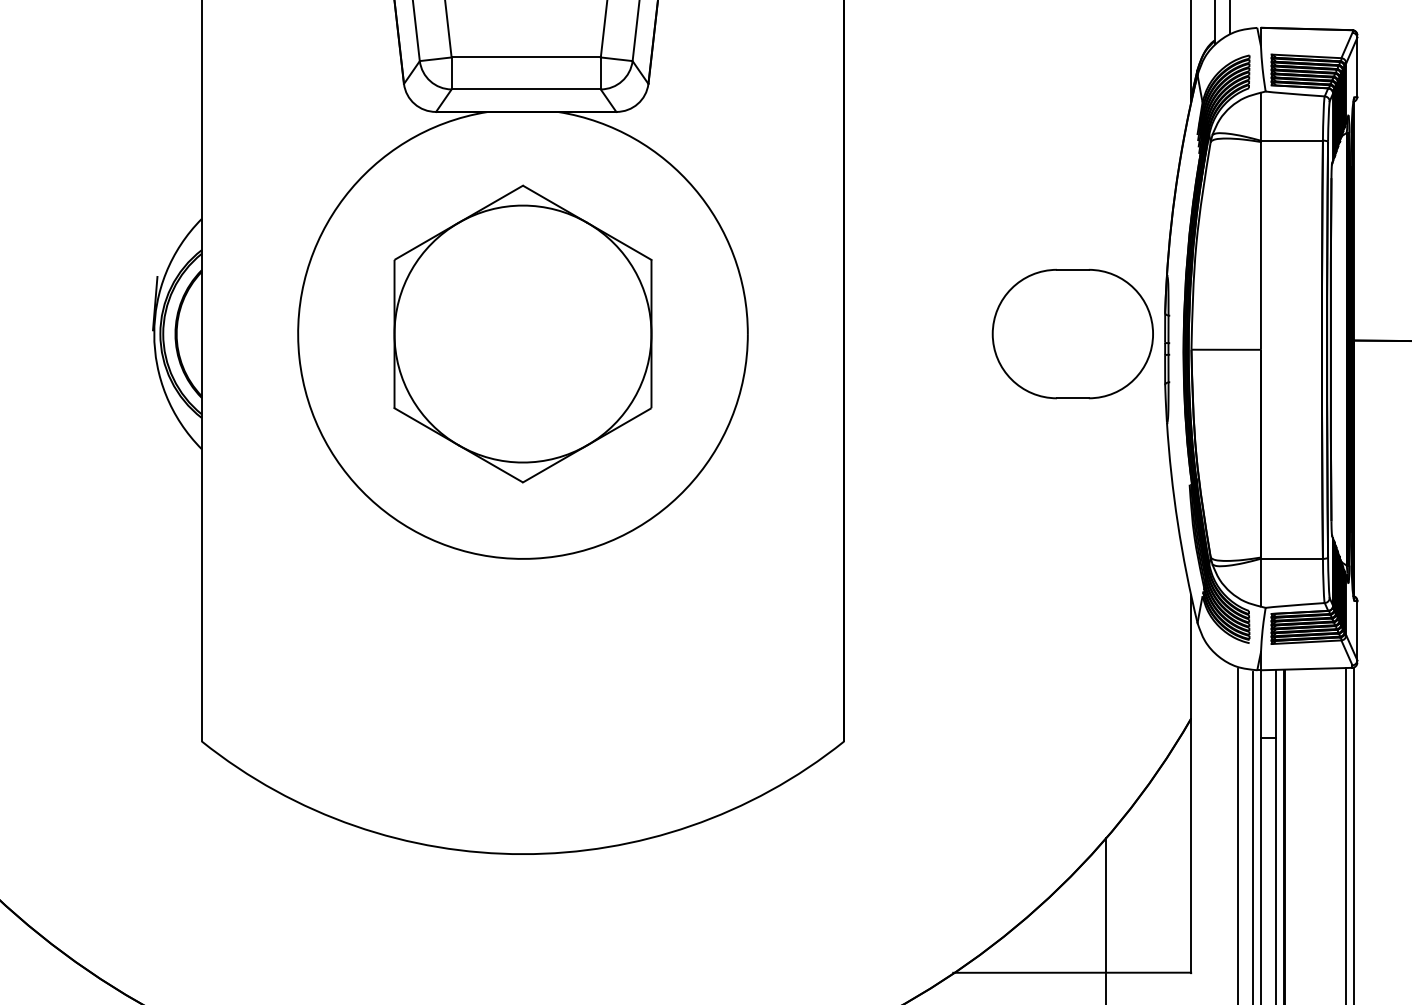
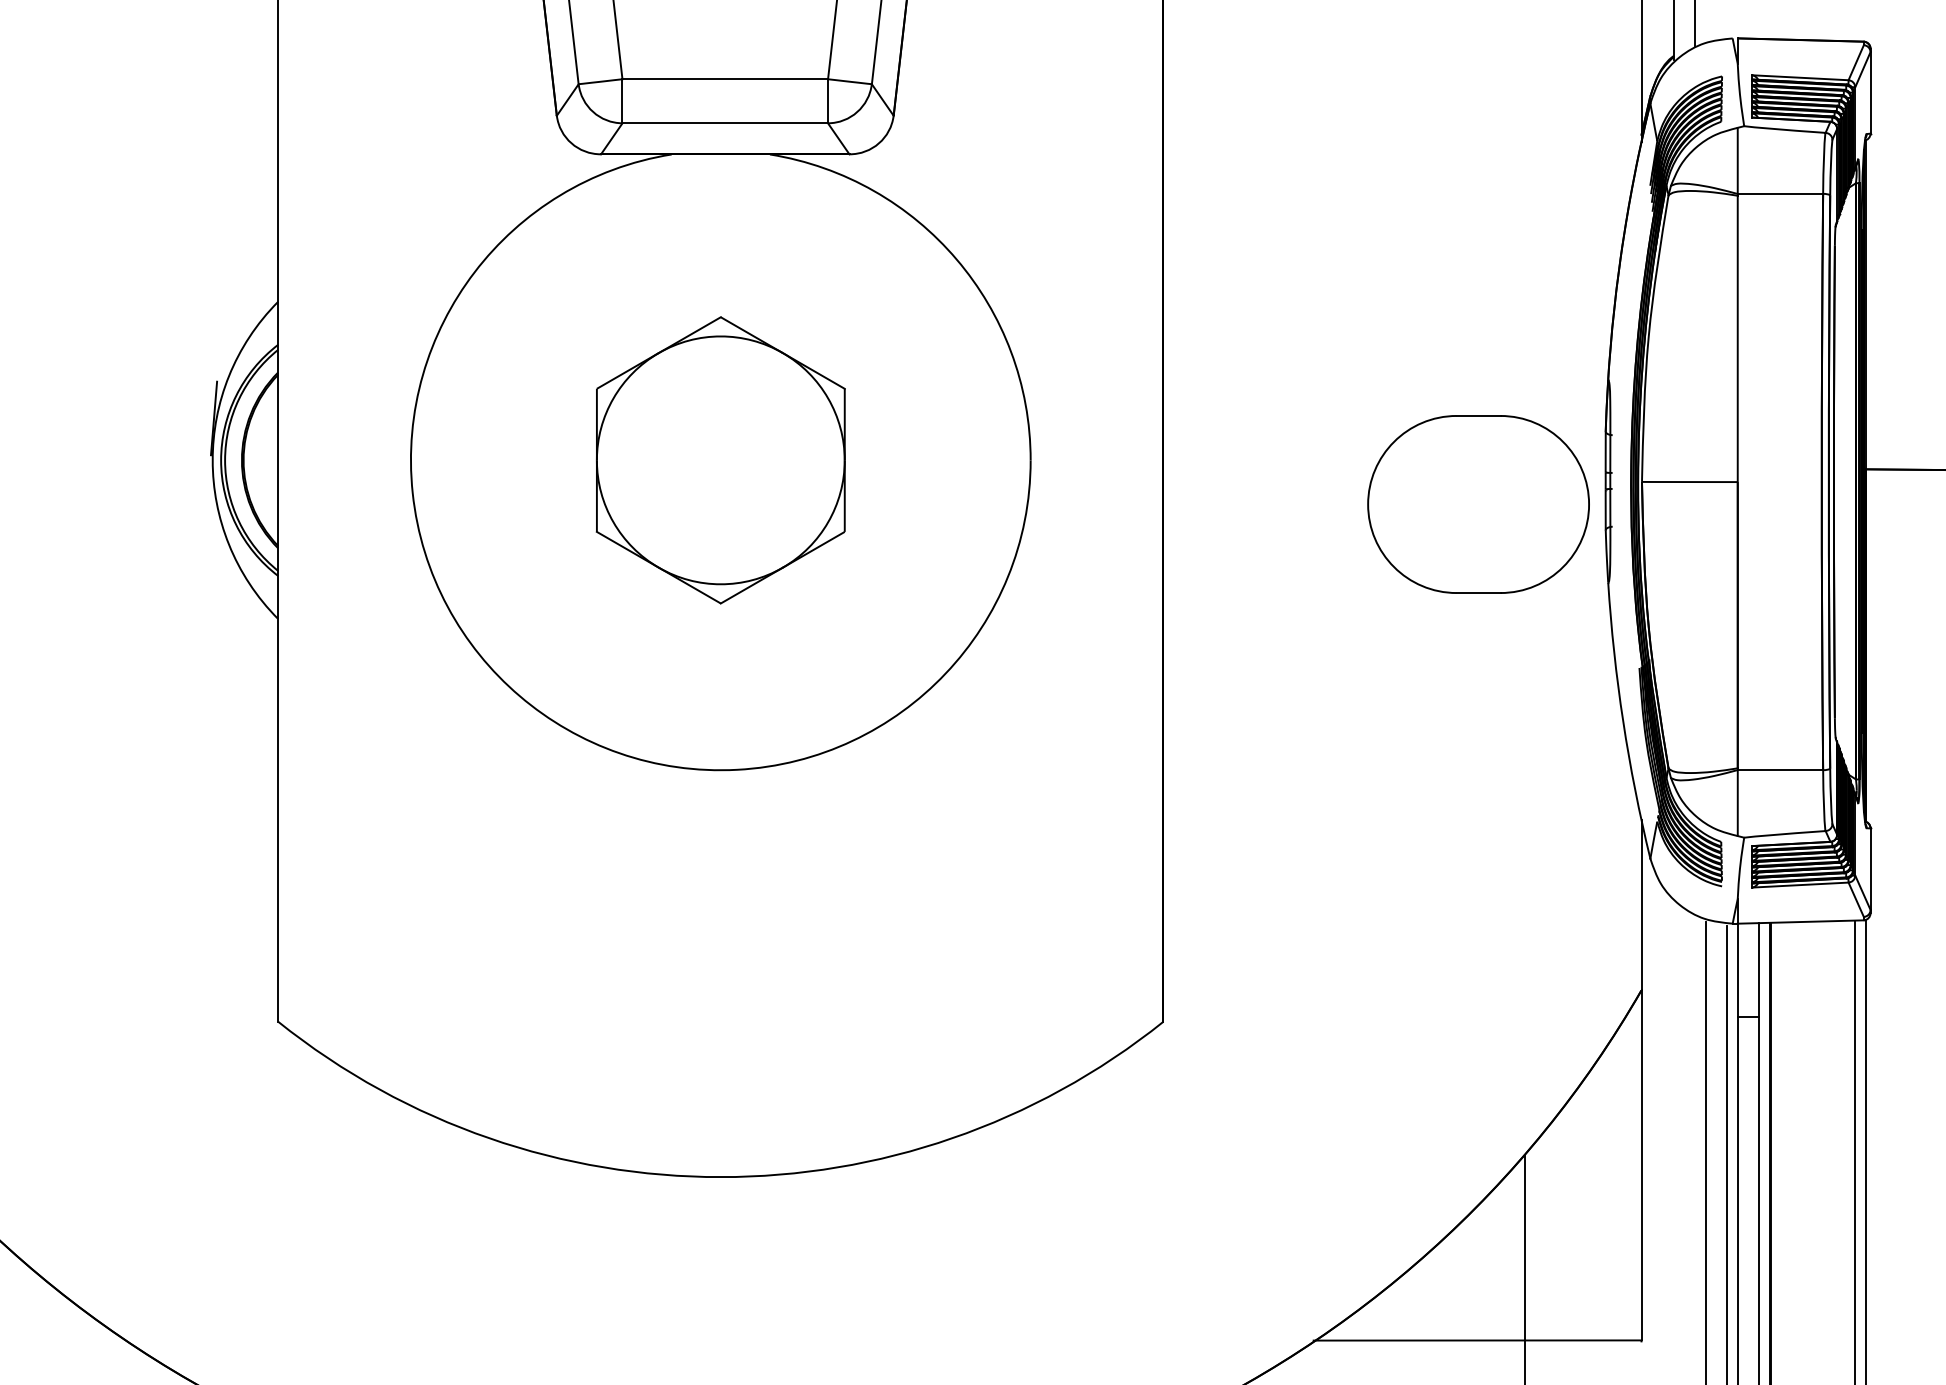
part: (522, 333) -> (720, 459), size x0.7
part: (1072, 333) -> (1478, 503), moved

